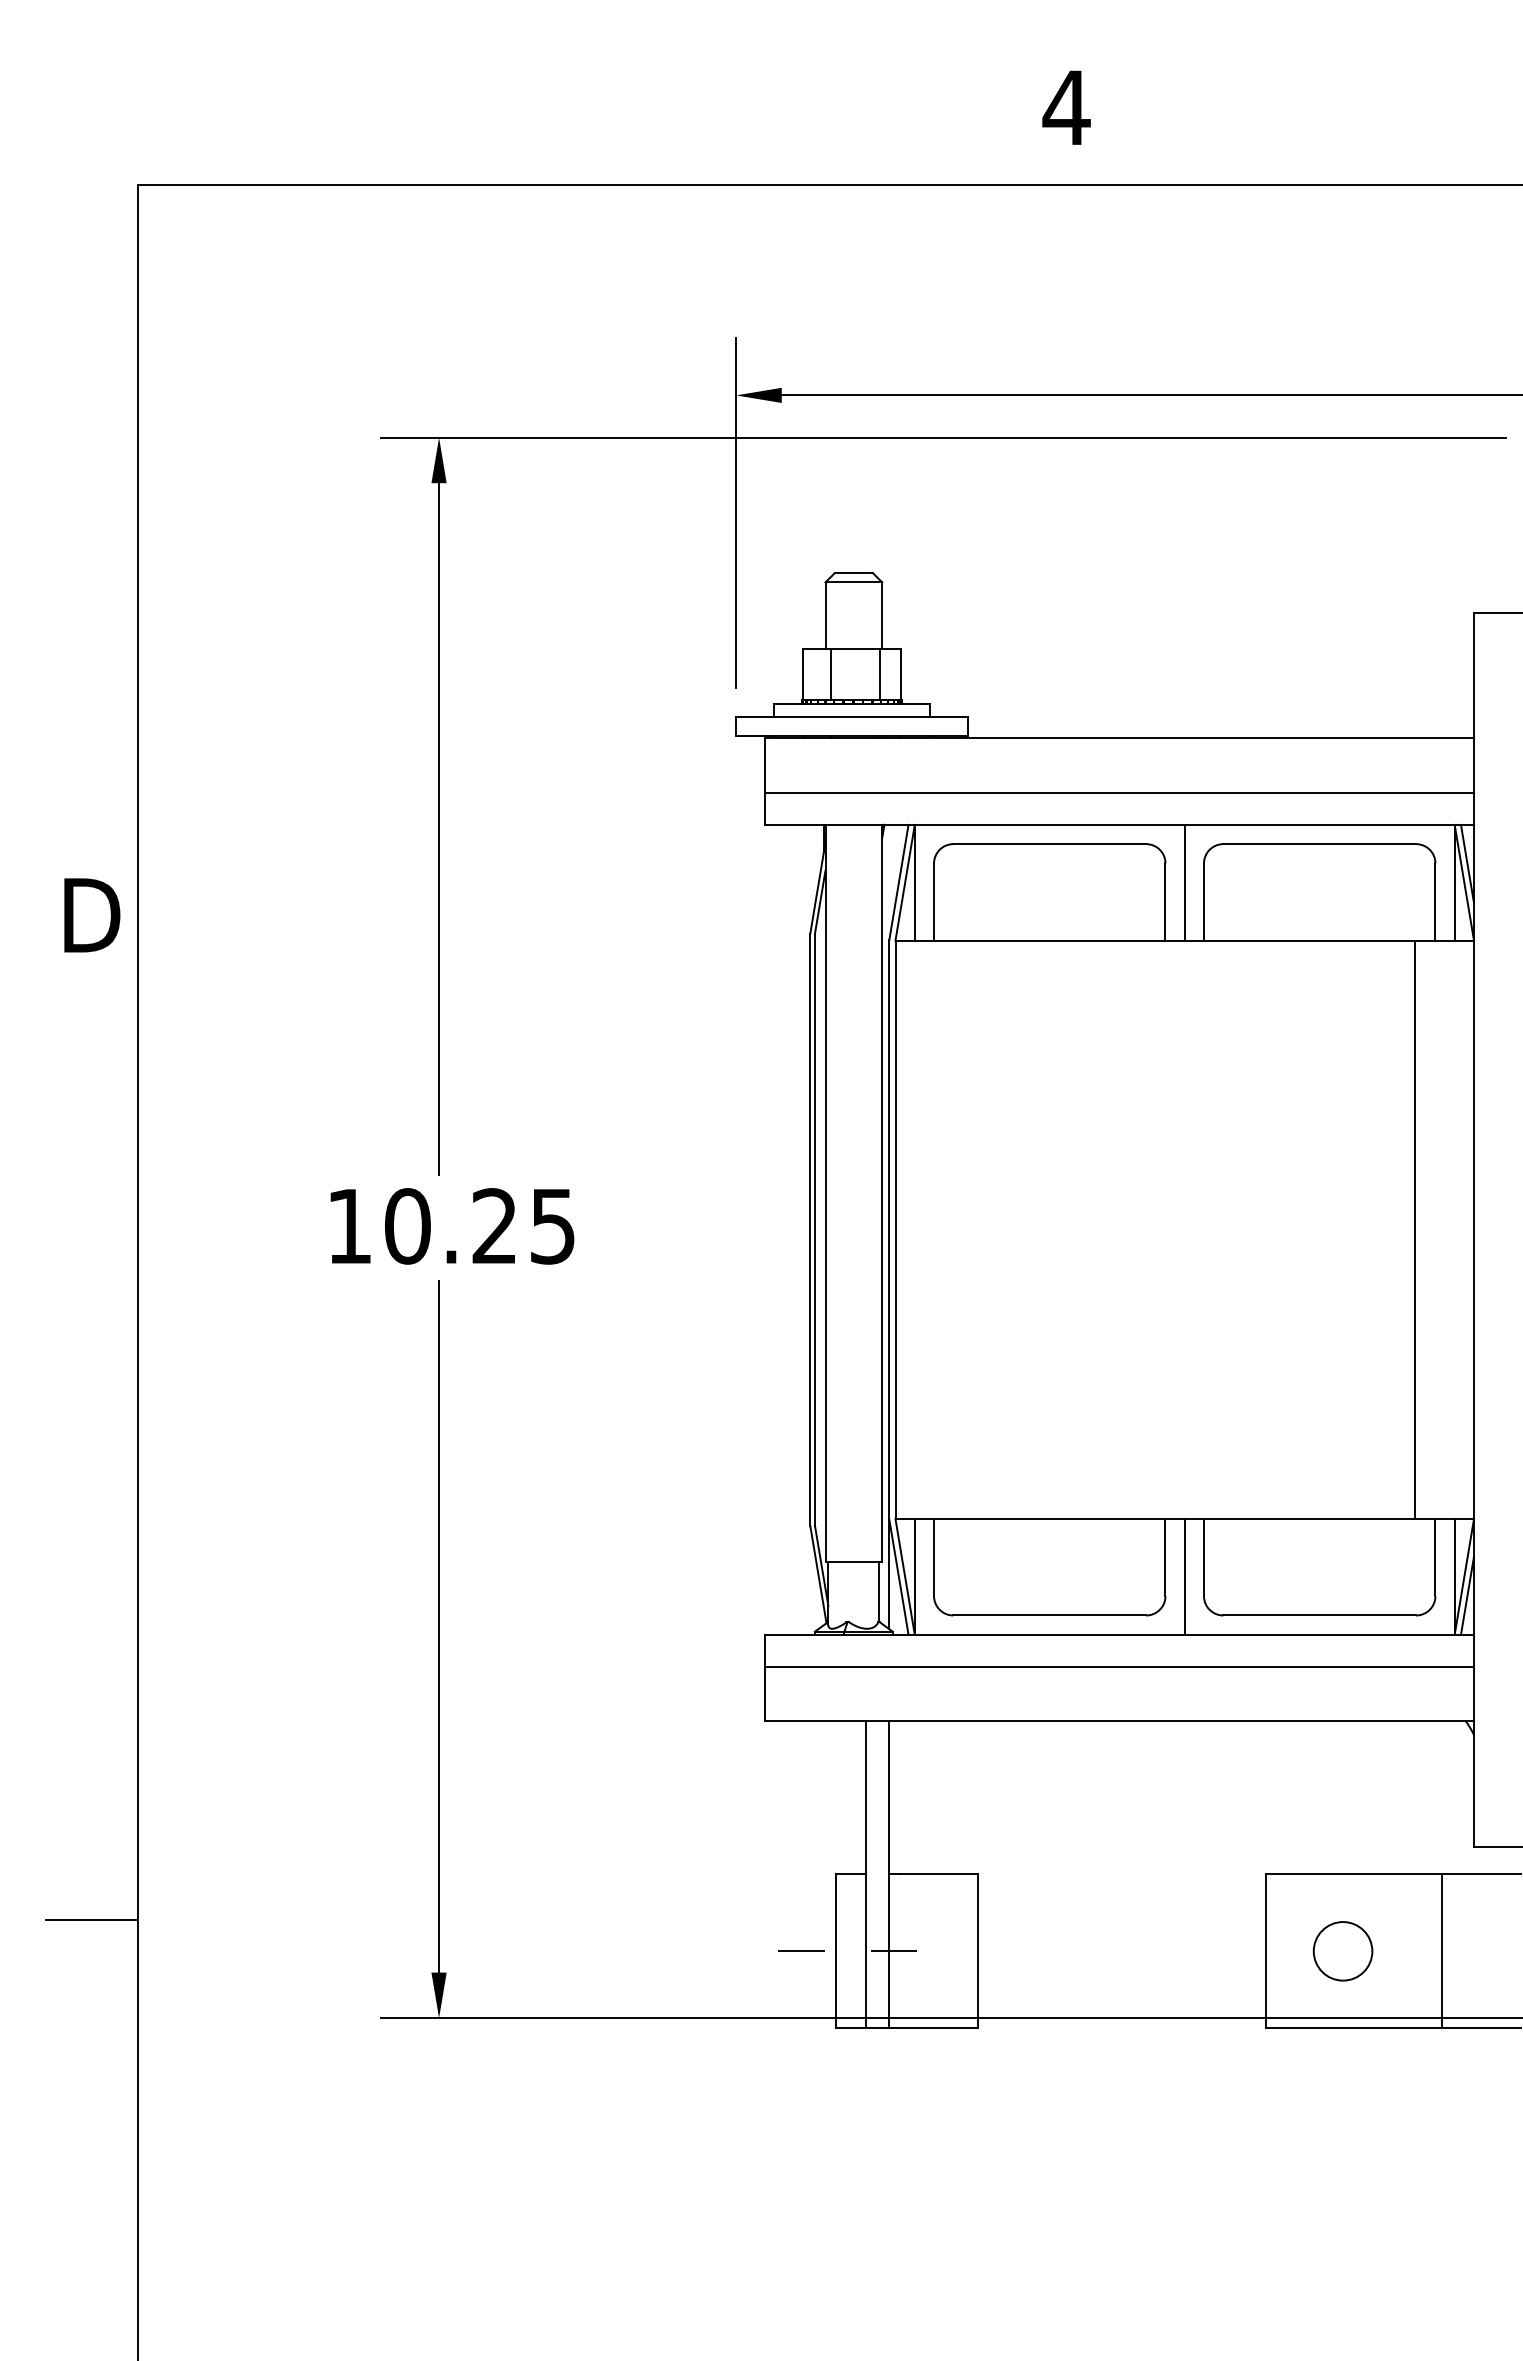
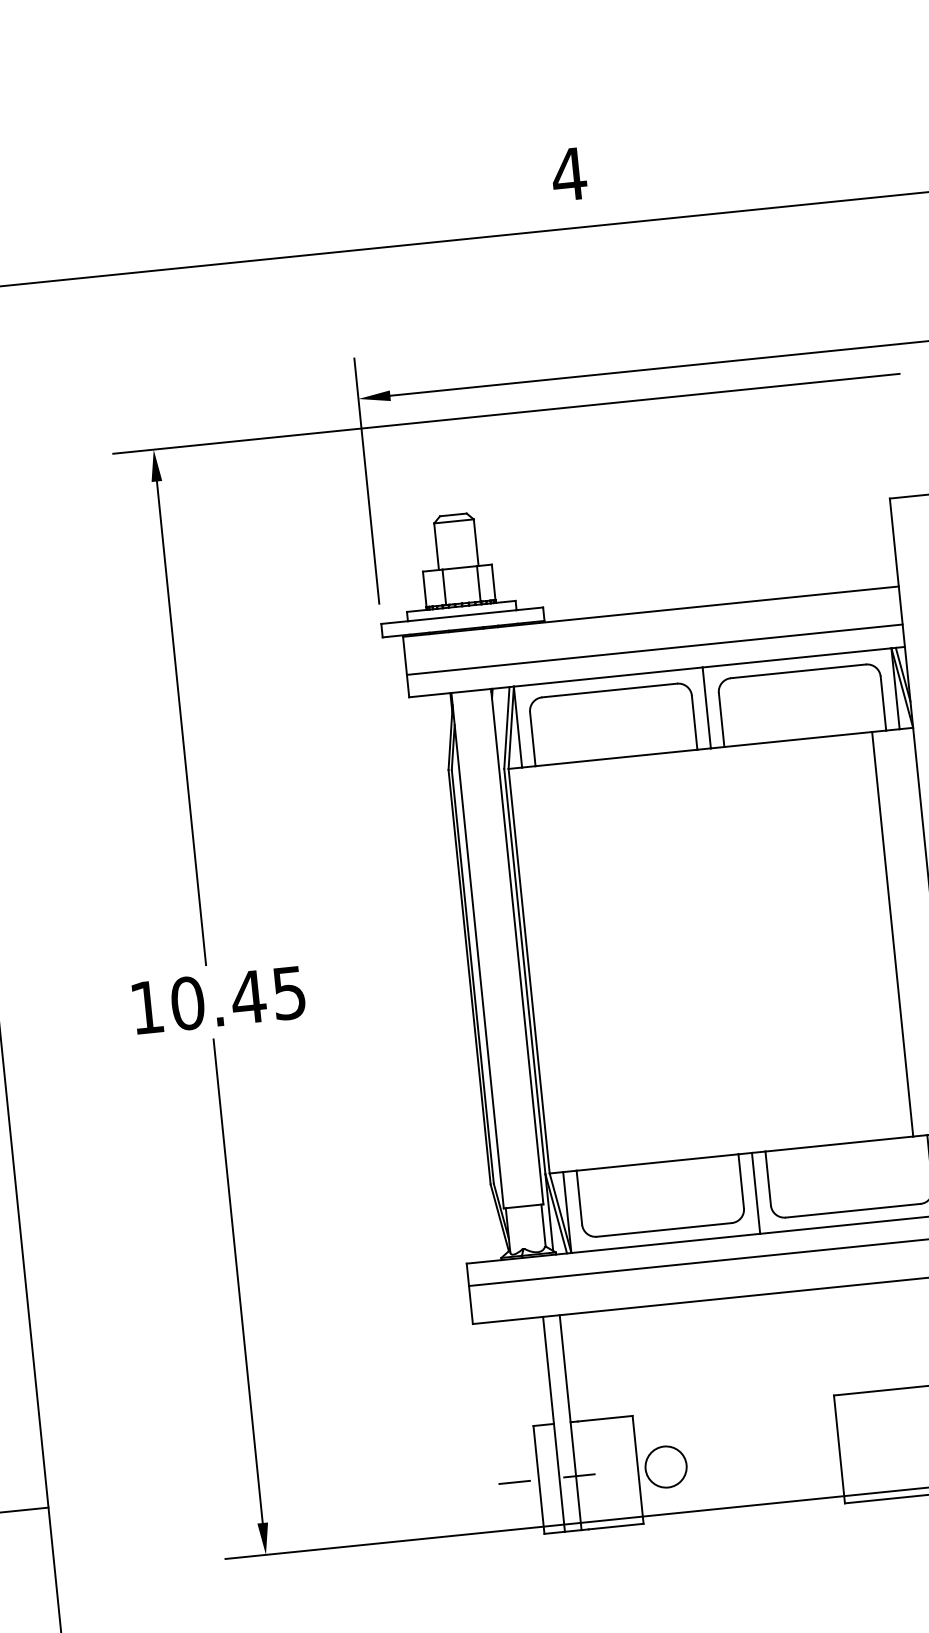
text: (494, 1225) -> (248, 996), 10.25 -> 10.45
circle: (1342, 1951) -> (665, 1467), moved

